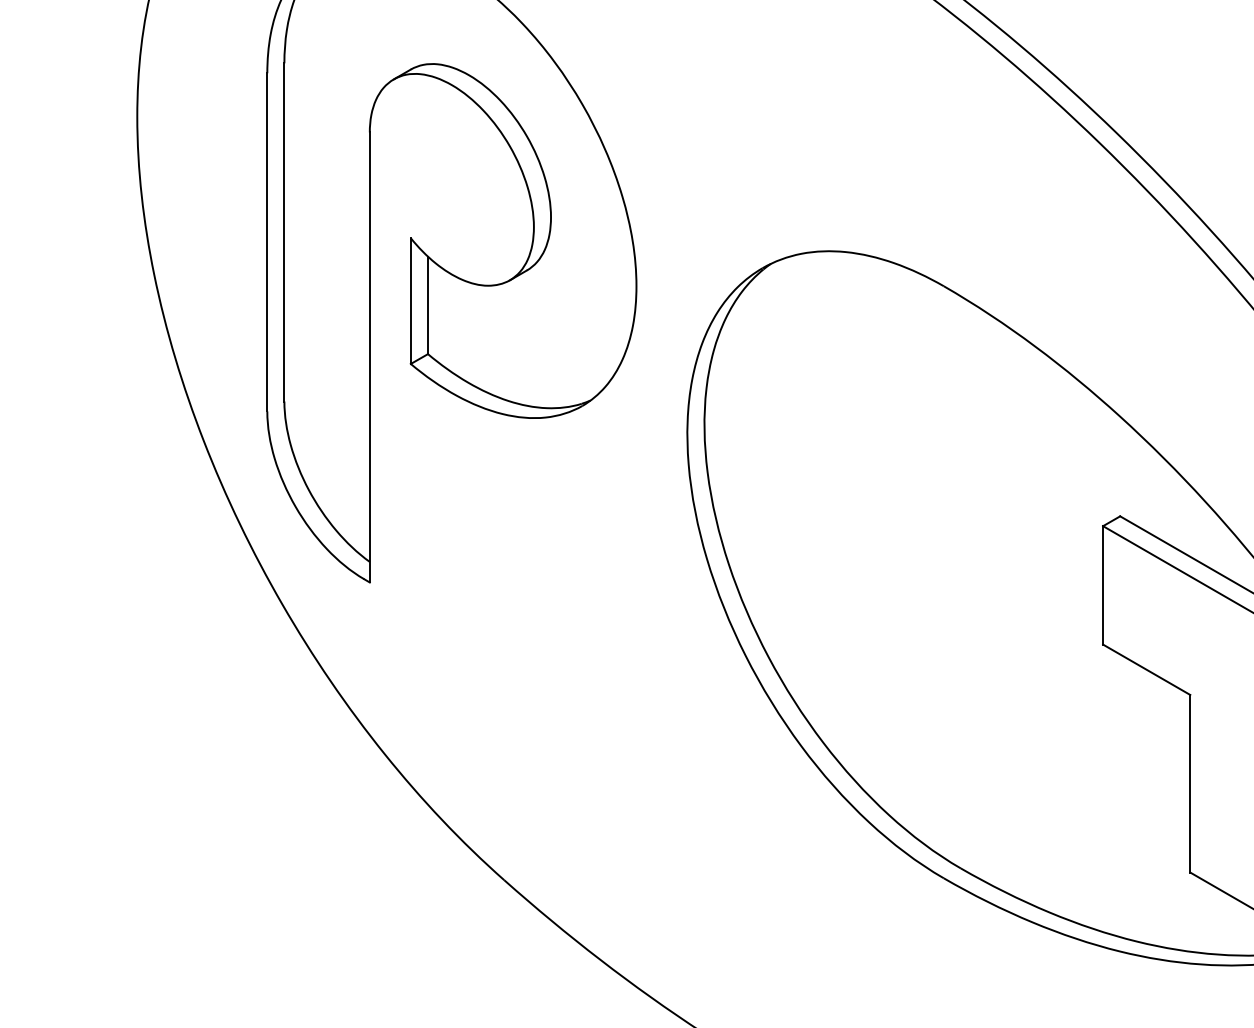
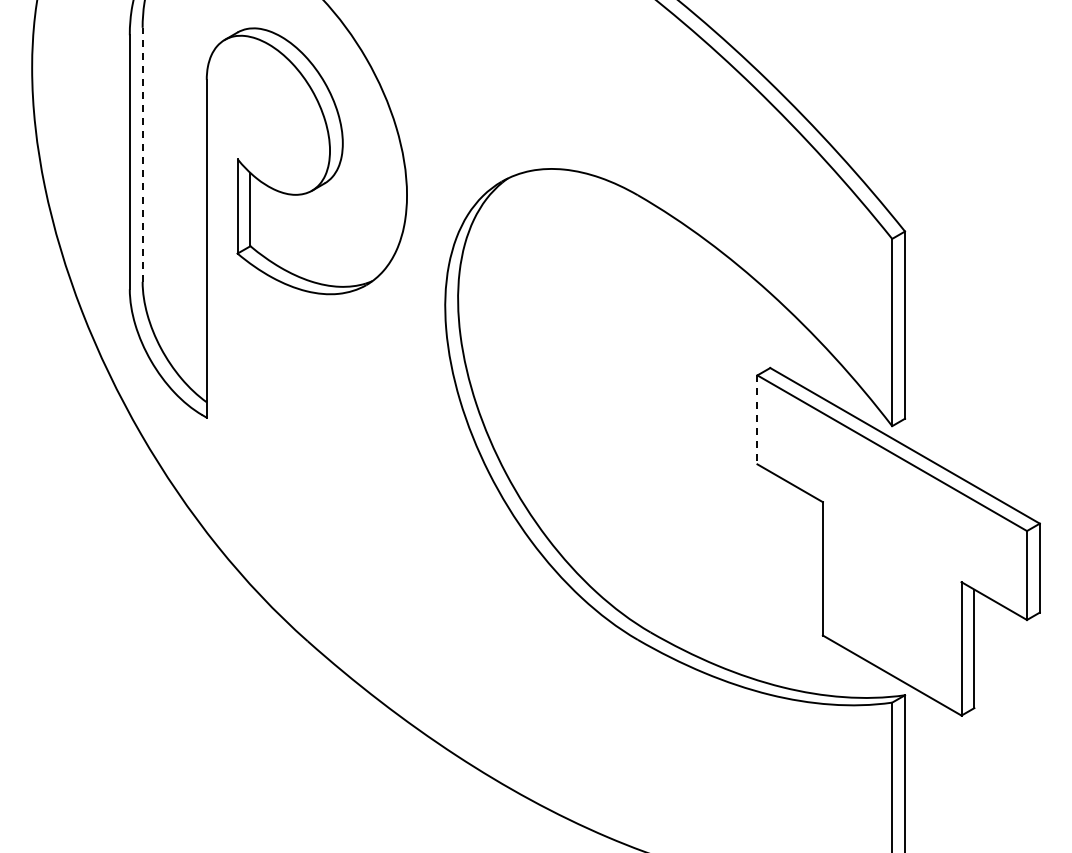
line: (284, 231) -> (142, 154), solid -> dashed
line: (1103, 586) -> (757, 420), solid -> dashed

